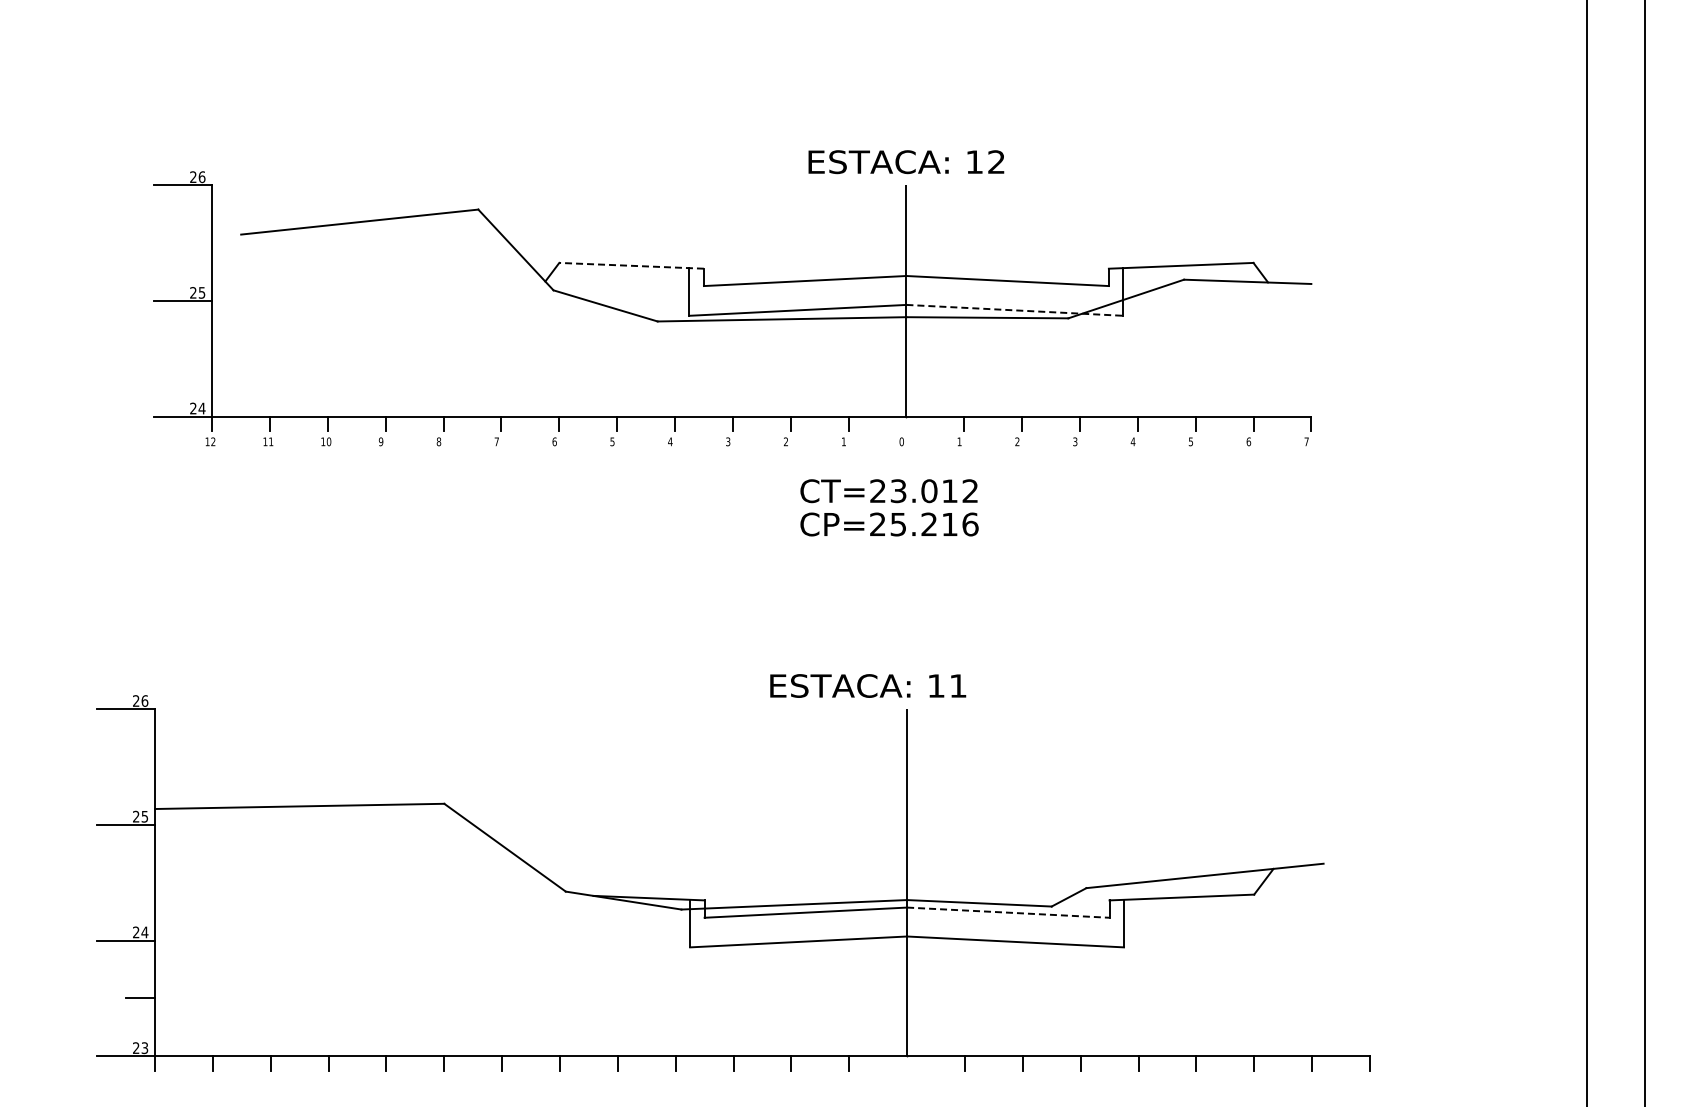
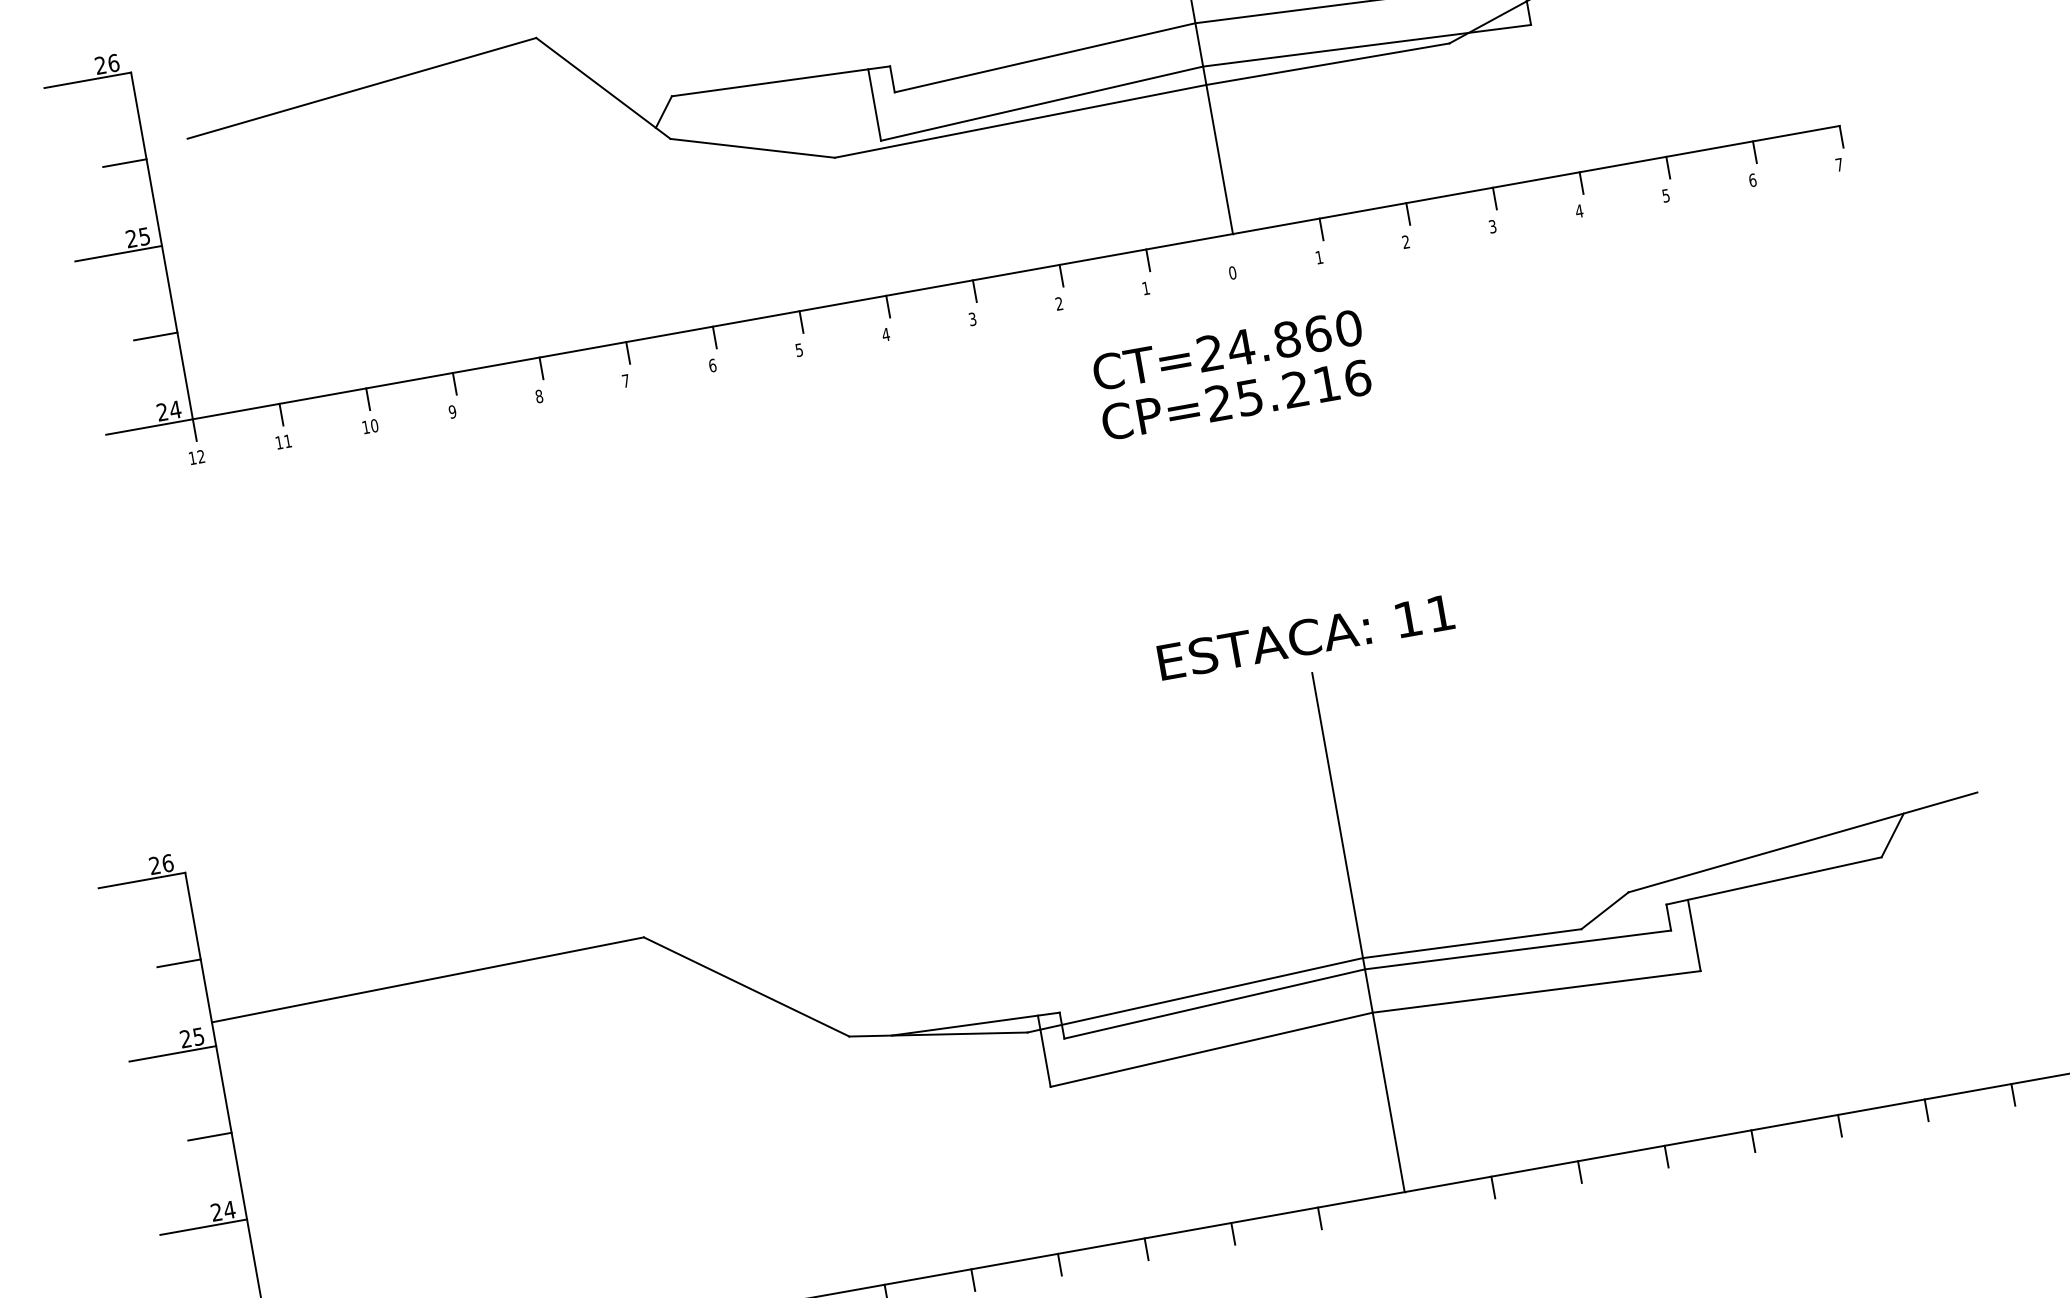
line: (197, 243) -> (124, 163), added
line: (631, 265) -> (780, 80), dashed -> solid
line: (1014, 310) -> (1366, 46), dashed -> solid
line: (197, 358) -> (155, 336), added
text: (934, 491) -> (1295, 338), CT=23.012 -> CT=24.860
text: (868, 685) -> (1306, 636), moved
line: (140, 767) -> (179, 964), added
line: (140, 882) -> (209, 1136), added
line: (1008, 912) -> (1518, 949), dashed -> solid

